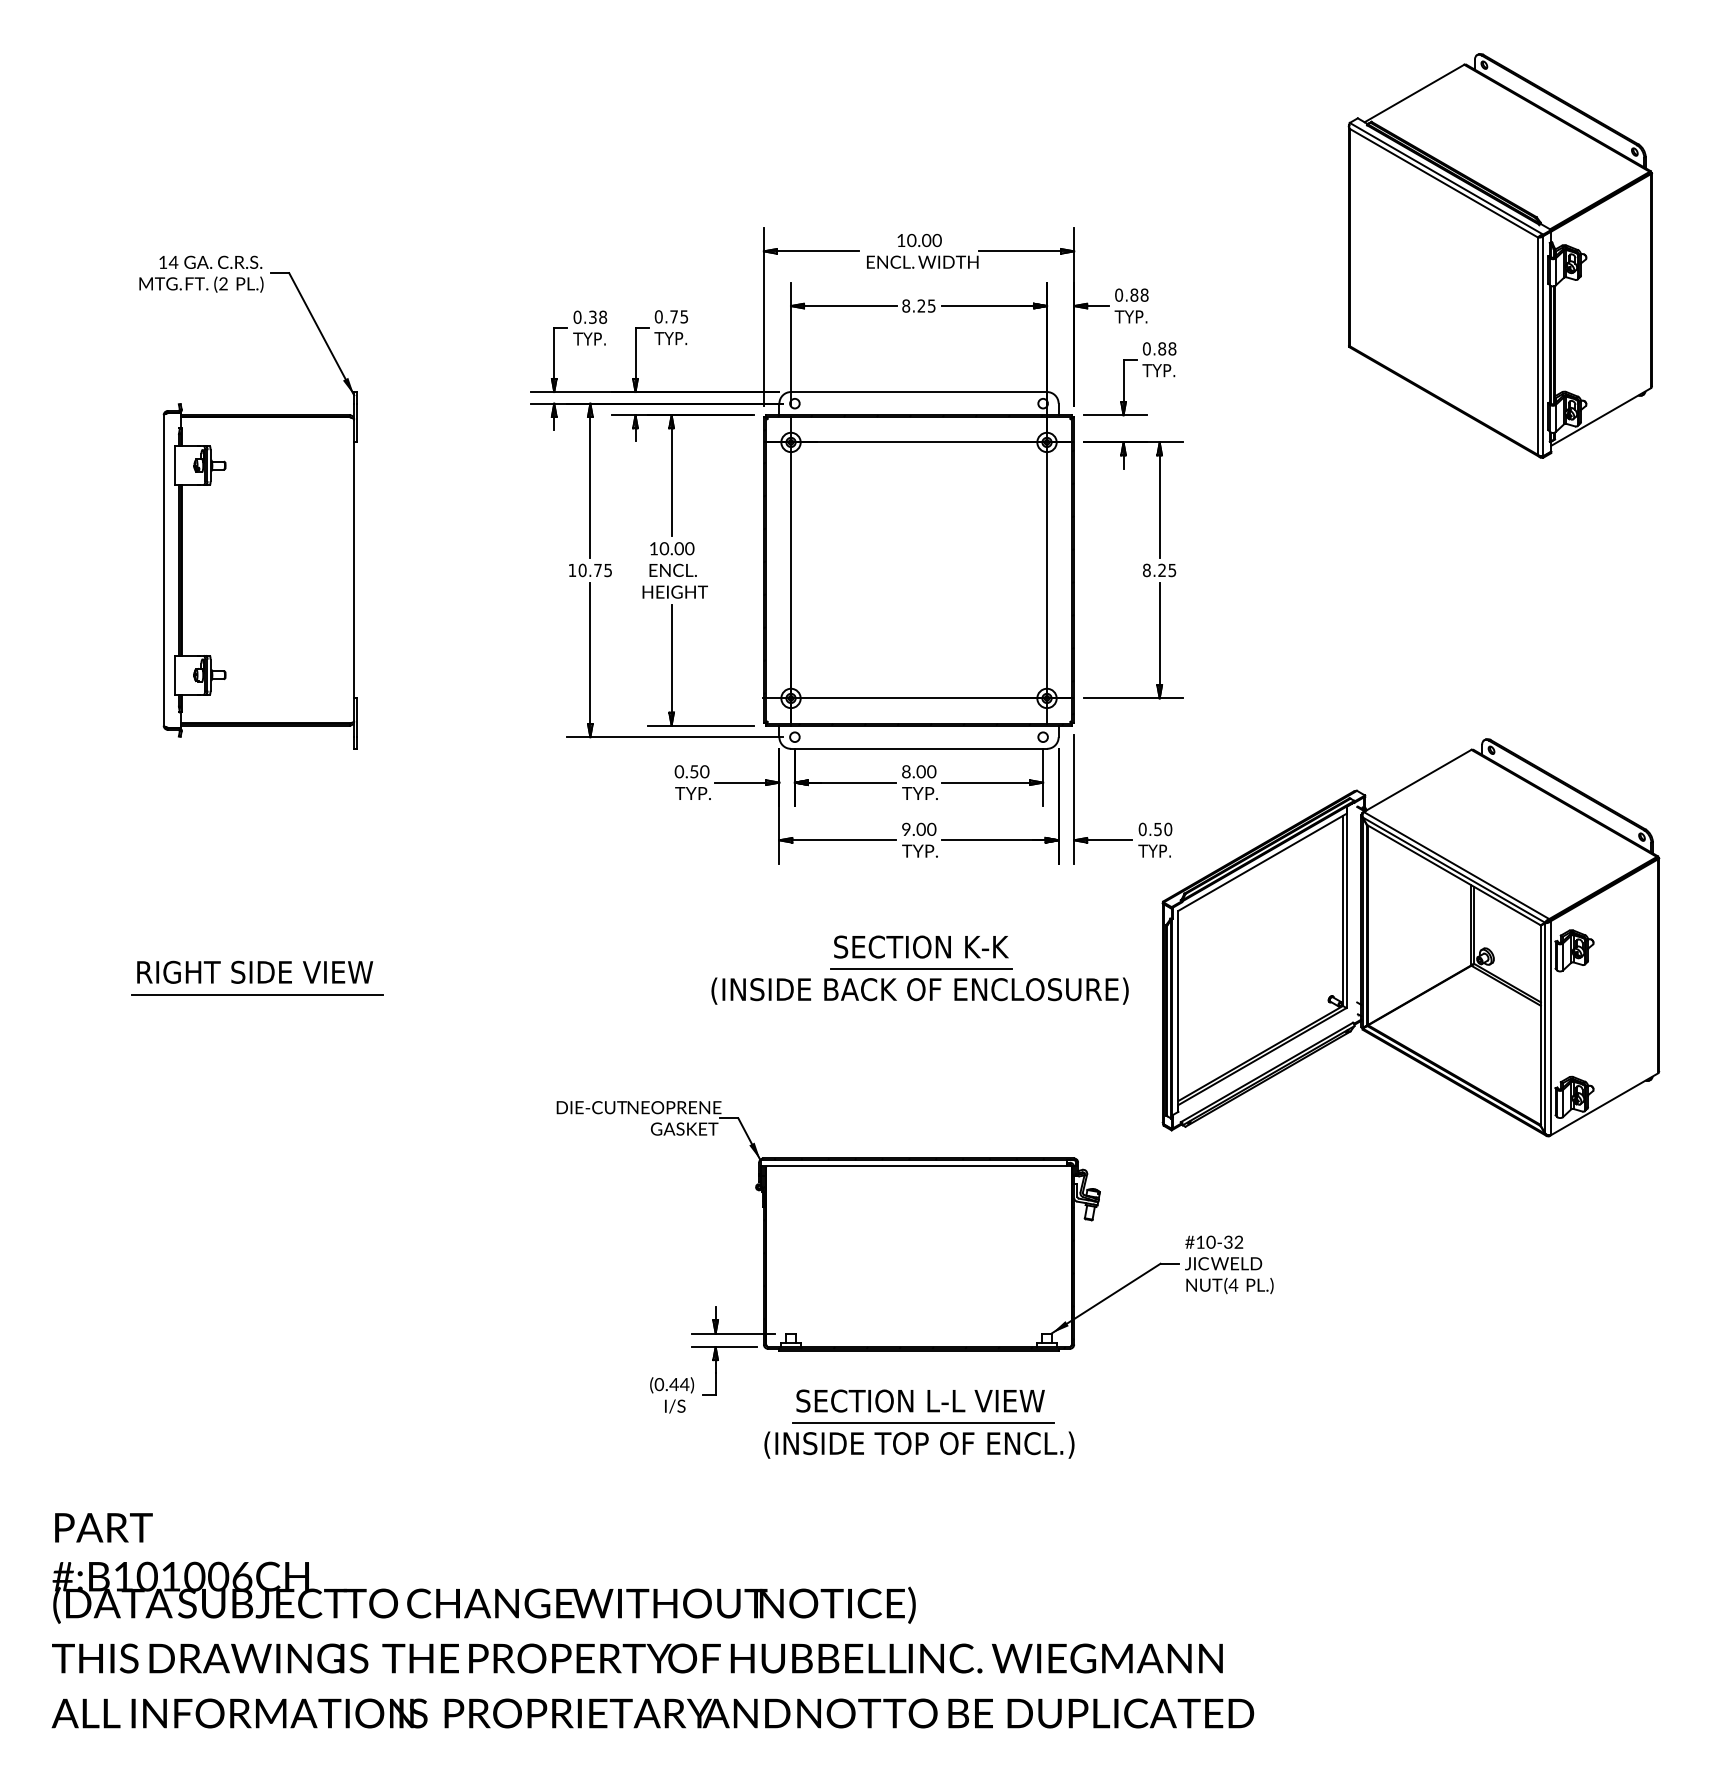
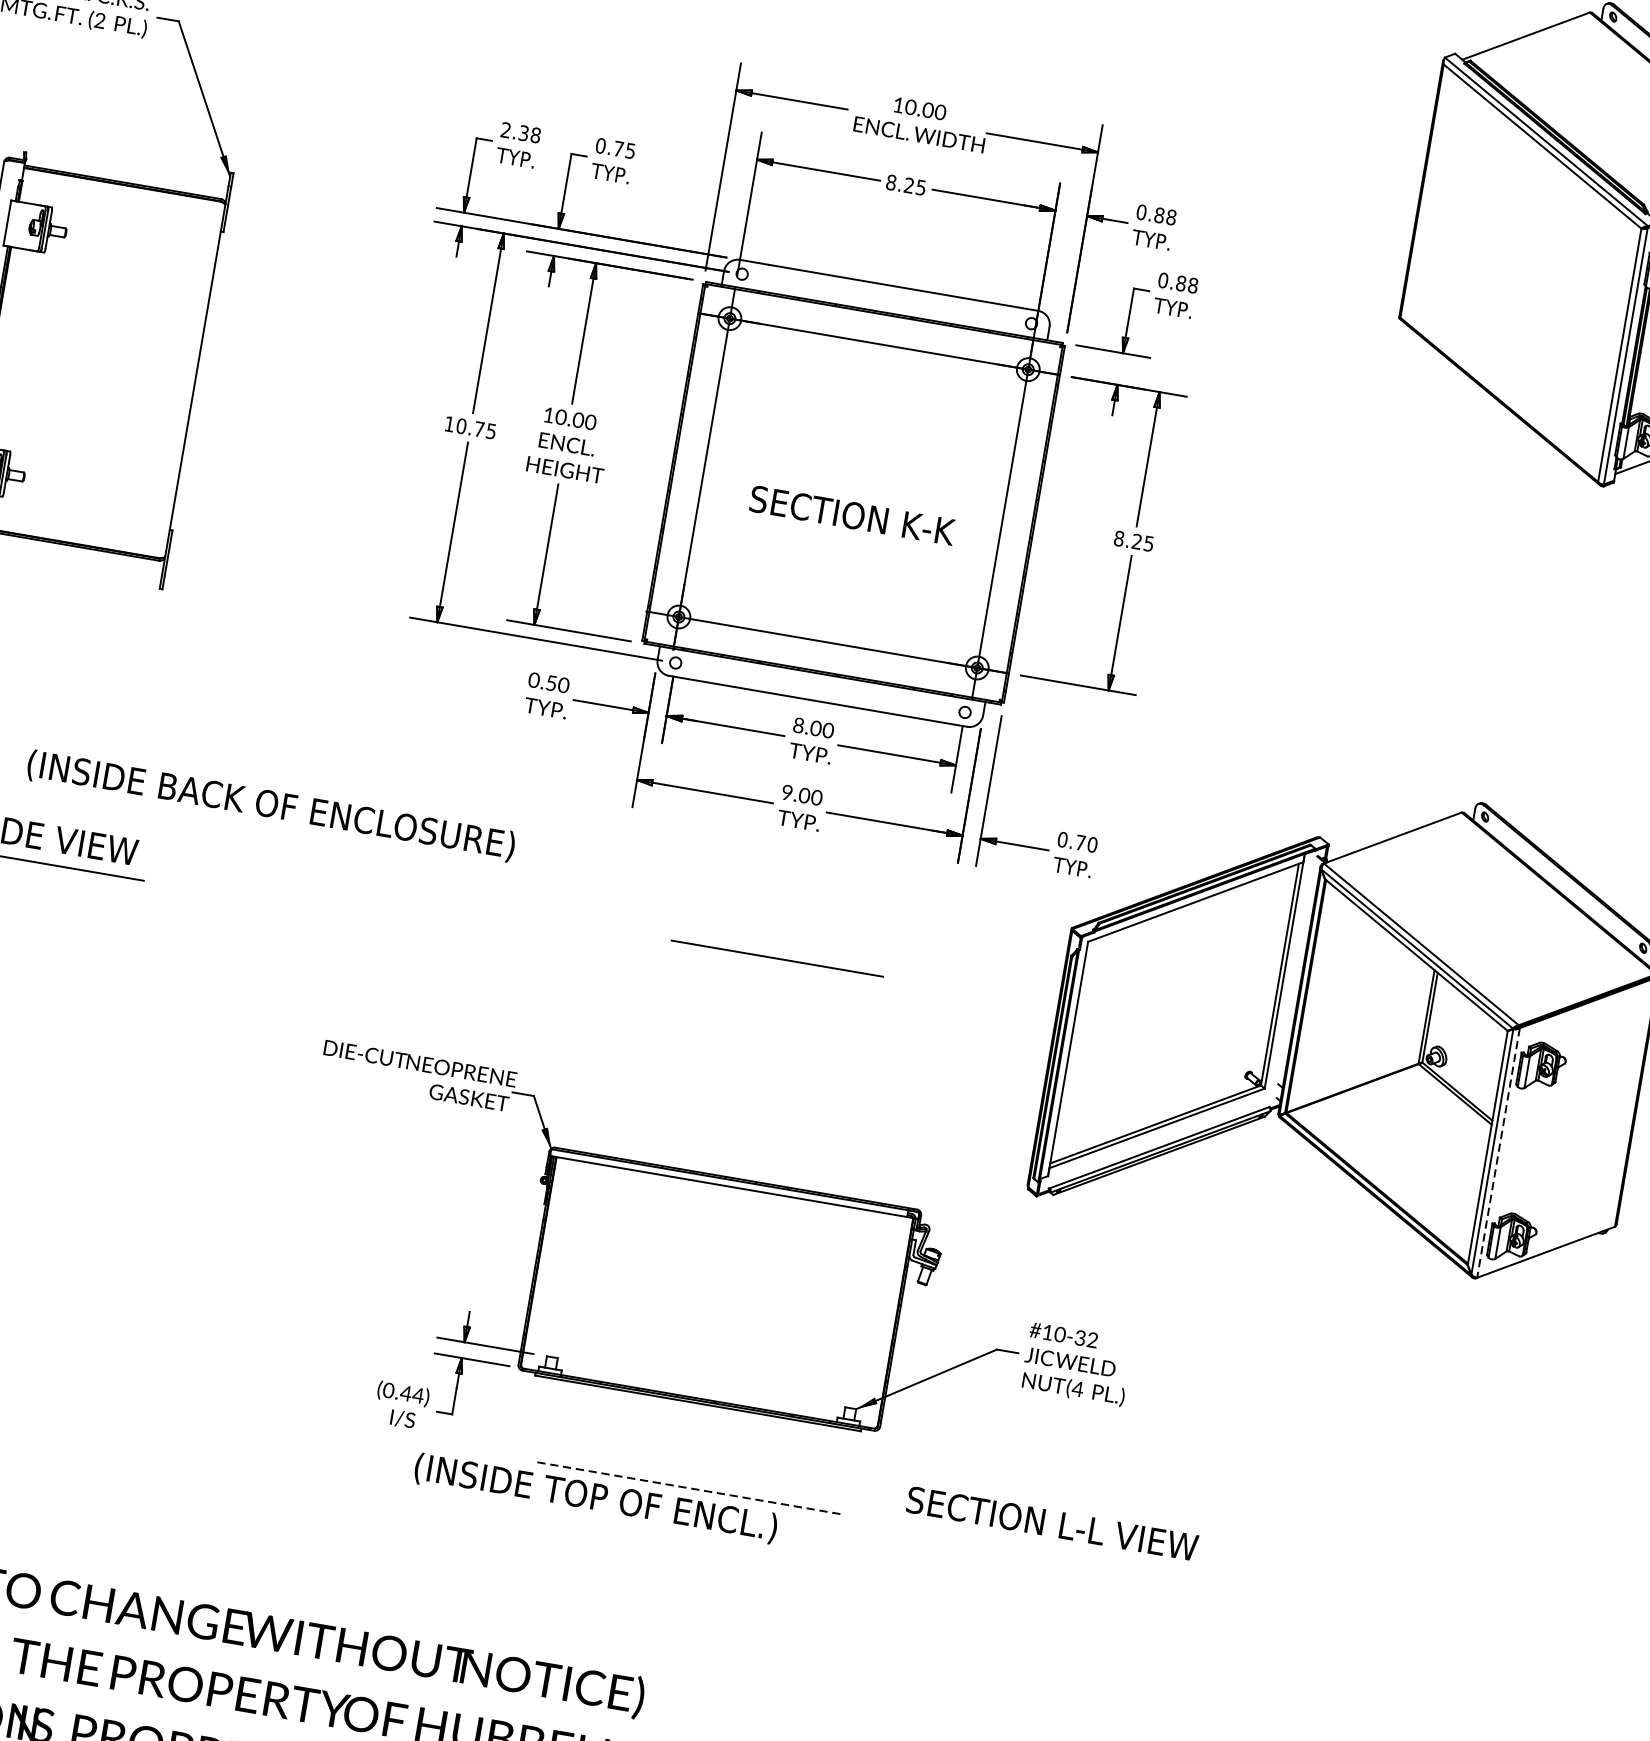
text: (577, 316) -> (506, 129), 0.38 -> 2.38
text: (1157, 829) -> (1079, 842), 0.50 -> 0.70
text: (921, 946) -> (852, 514), moved
text: (919, 990) -> (270, 805), moved
line: (1550, 1028) -> (1498, 1153), solid -> dashed
text: (920, 1400) -> (1052, 1523), moved
line: (923, 1423) -> (688, 1488), solid -> dashed
text: (919, 1444) -> (596, 1497), moved

